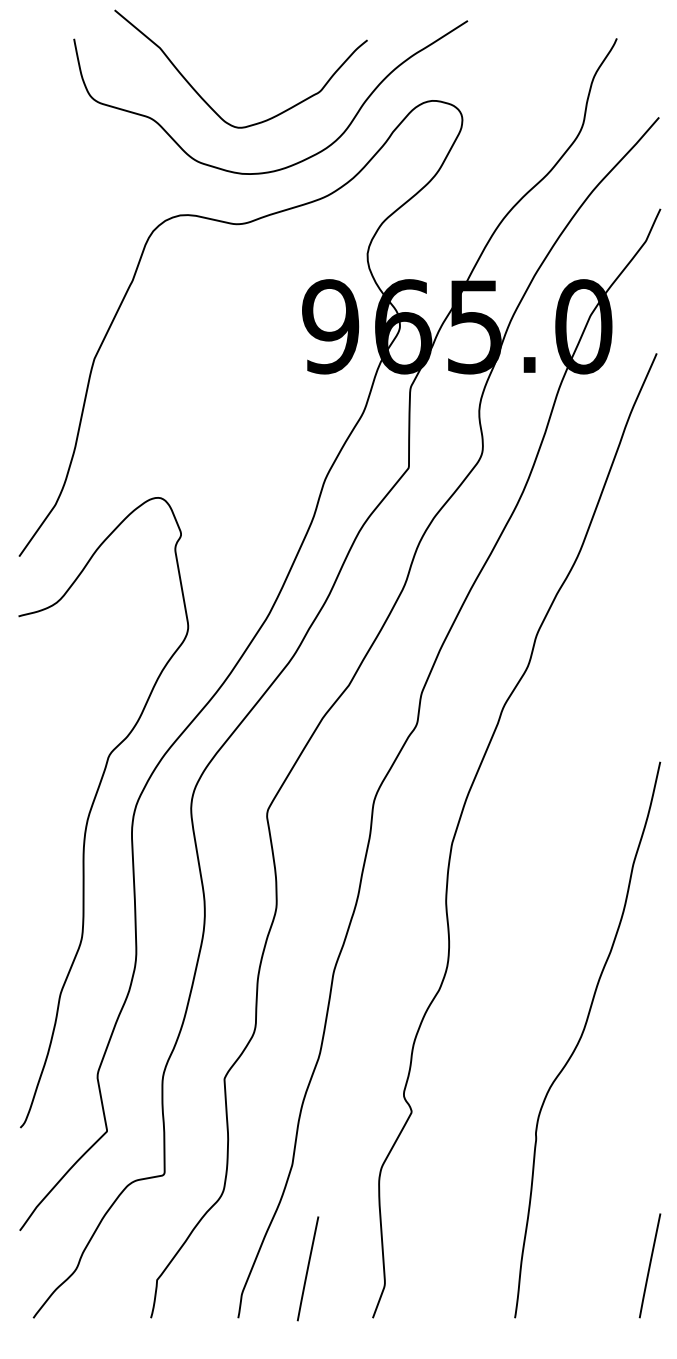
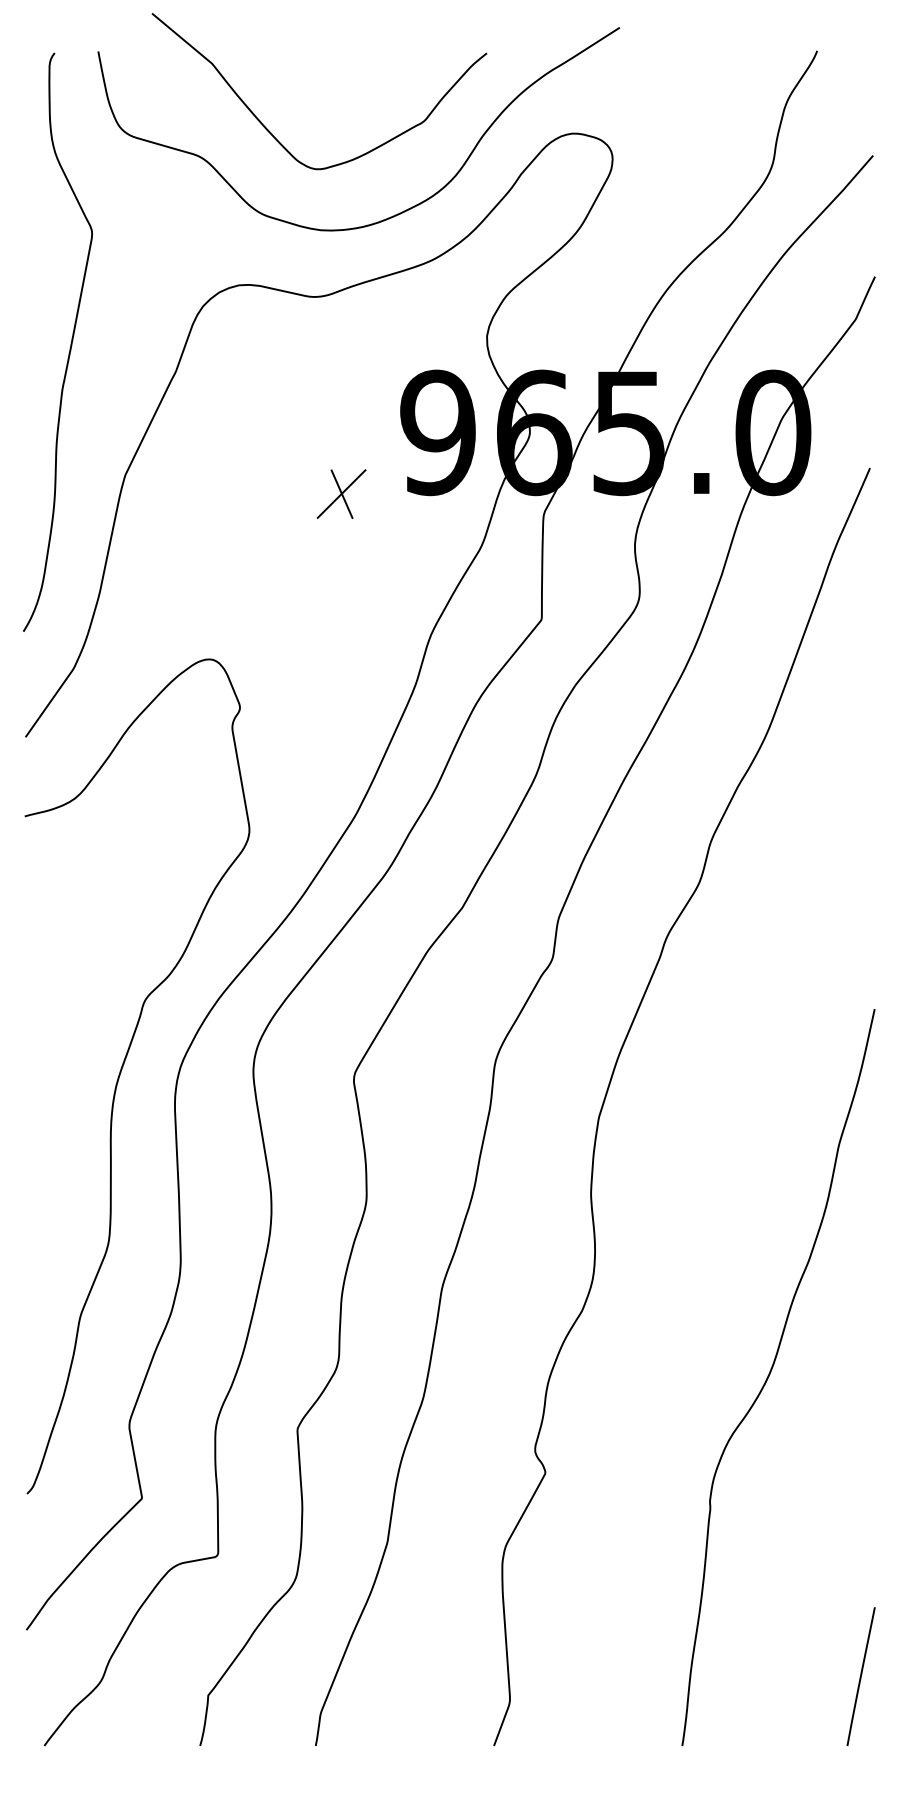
curve: (52, 260) -> (69, 345), added
part: (257, 373) -> (341, 494), added
line: (307, 1268) -> (407, 1680), removed

